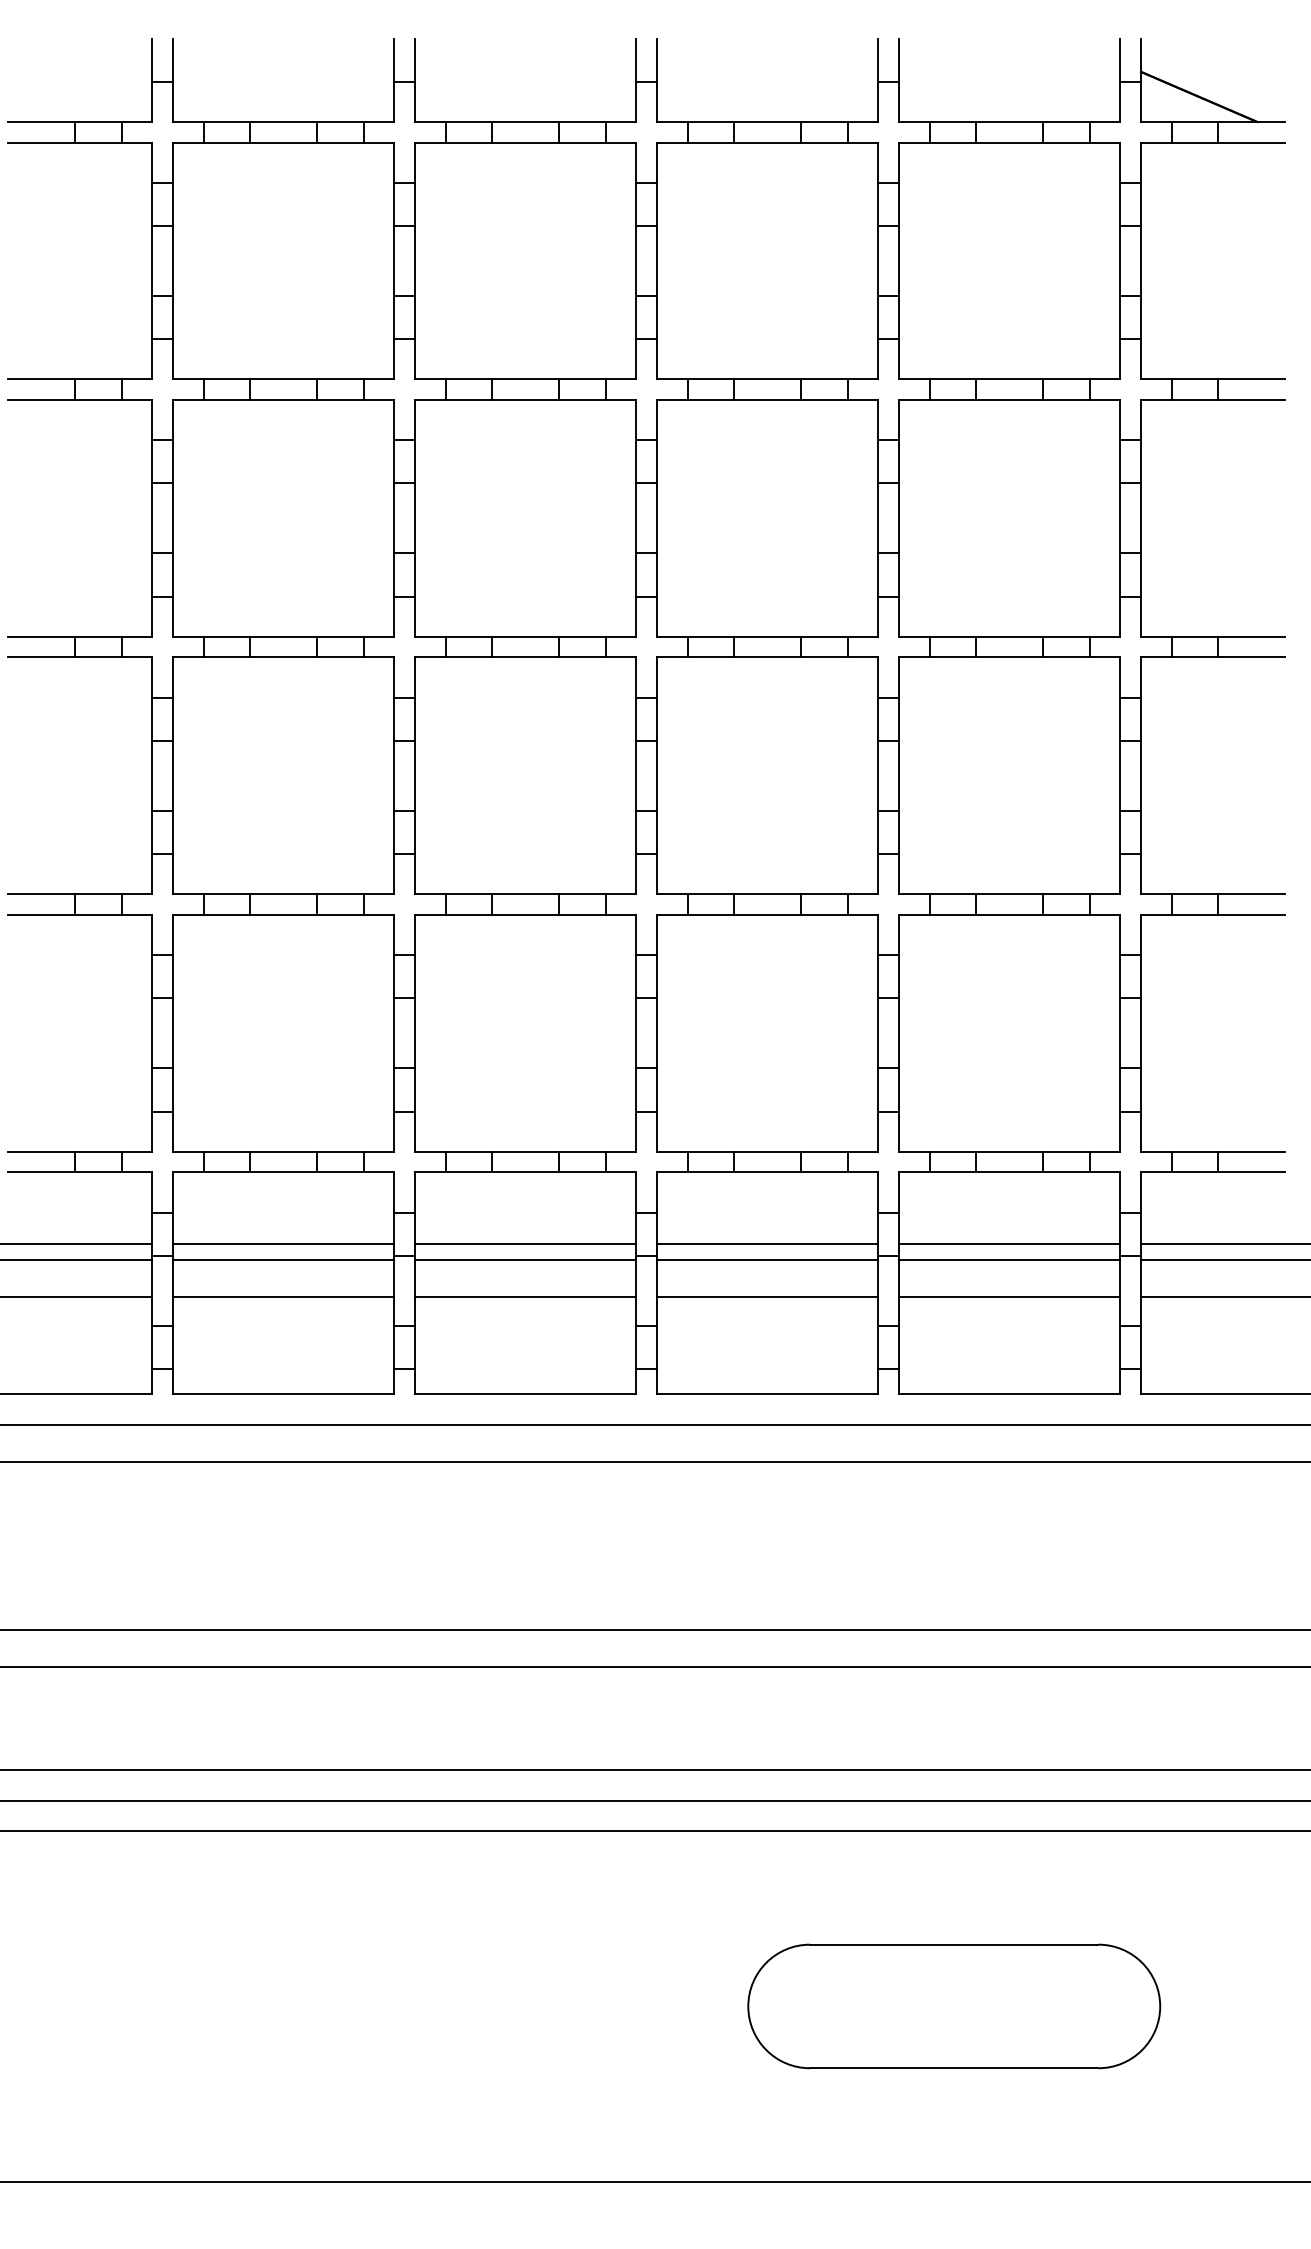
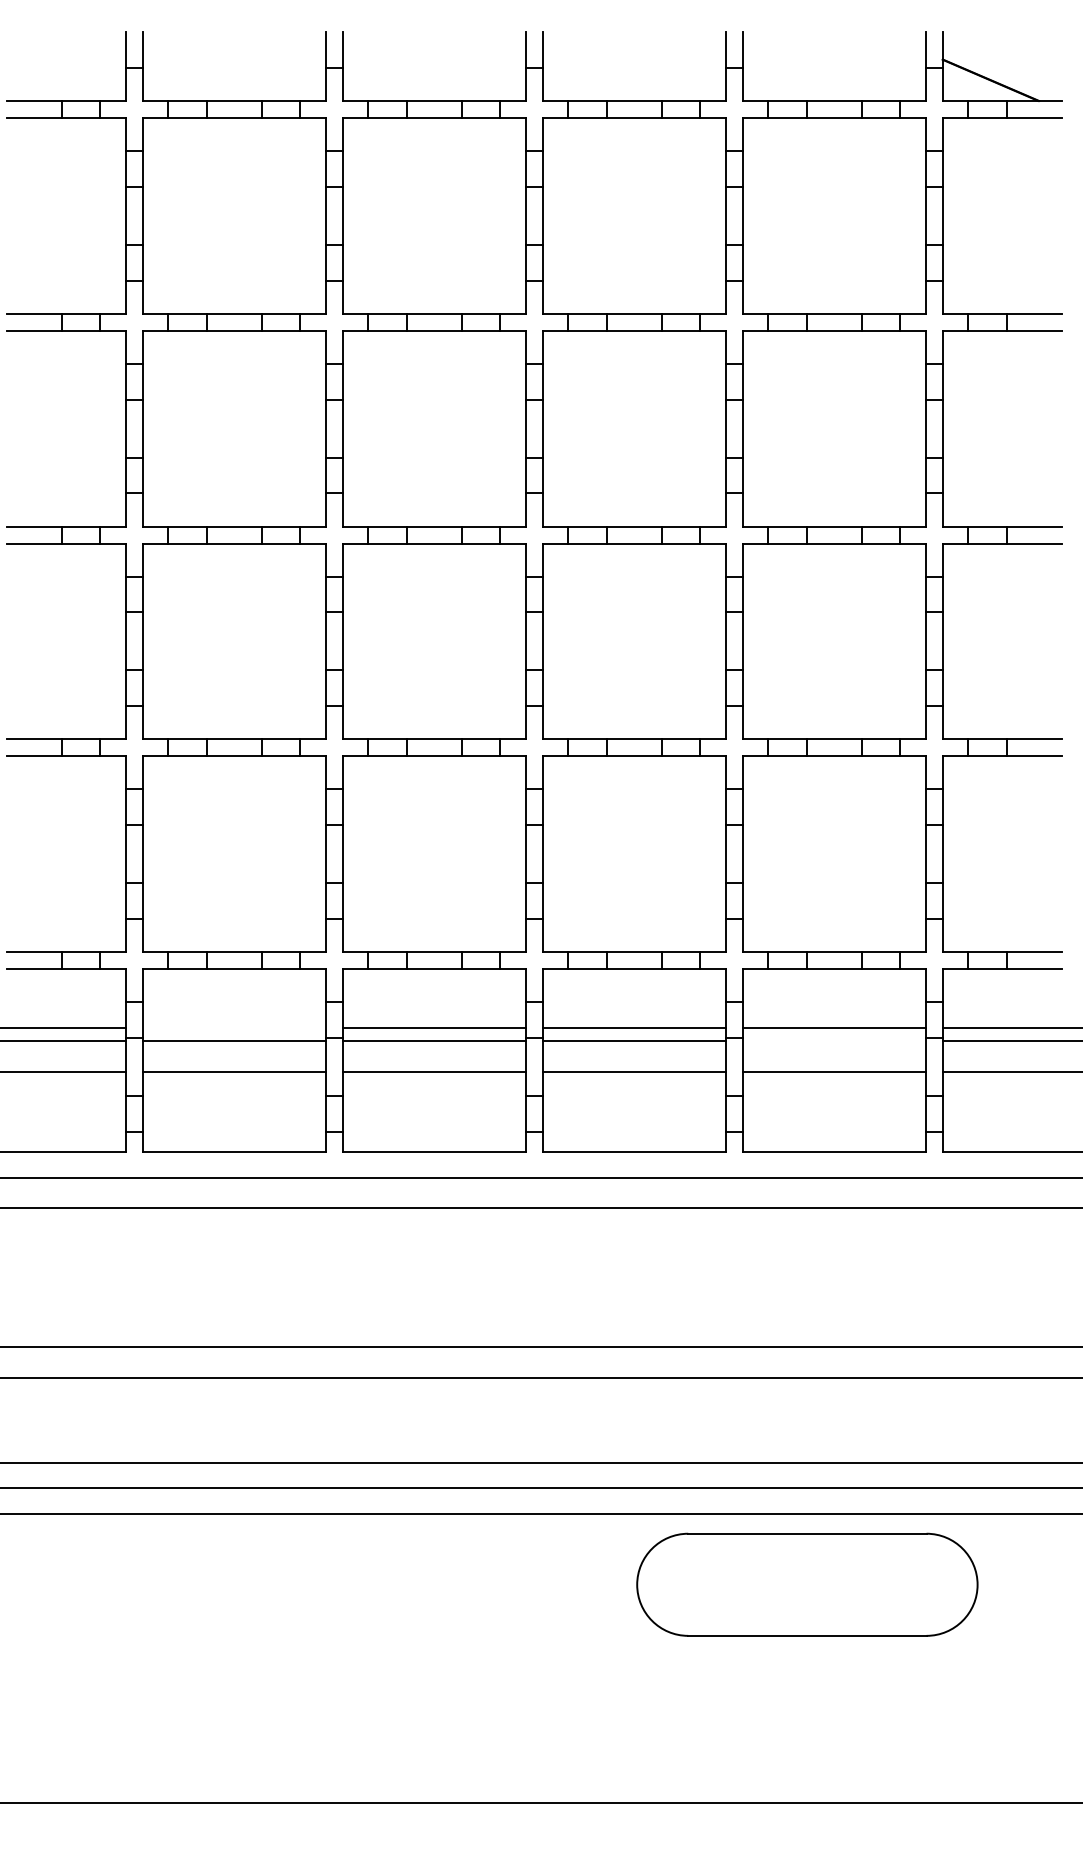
line: (283, 1243) -> (234, 1027), removed
line: (1009, 1259) -> (834, 1041), removed
part: (954, 2006) -> (807, 1584), moved

